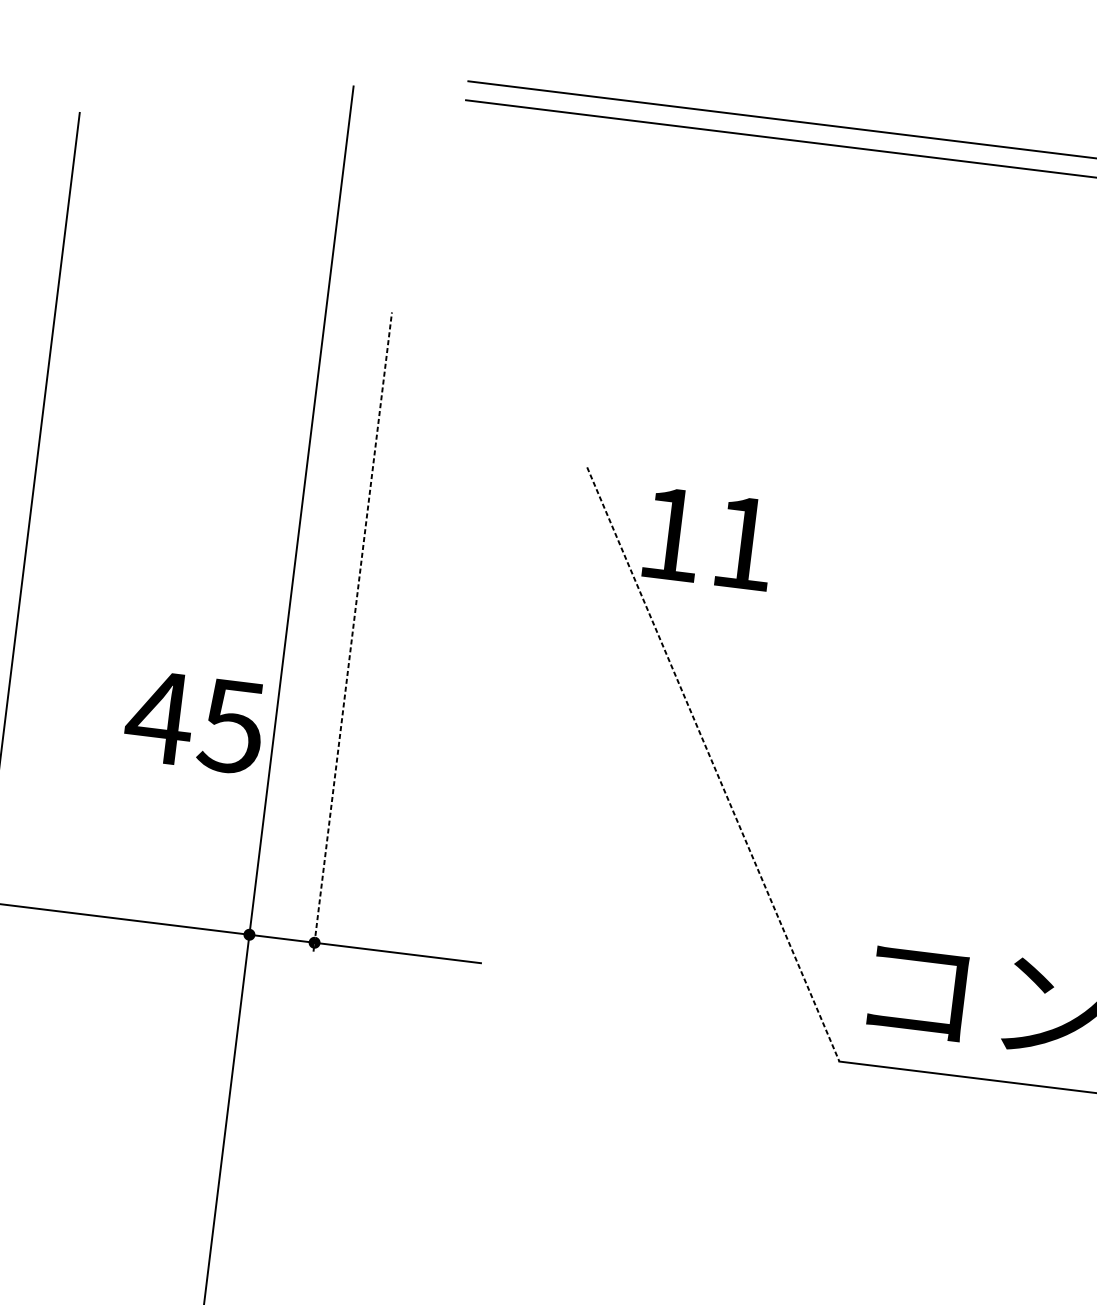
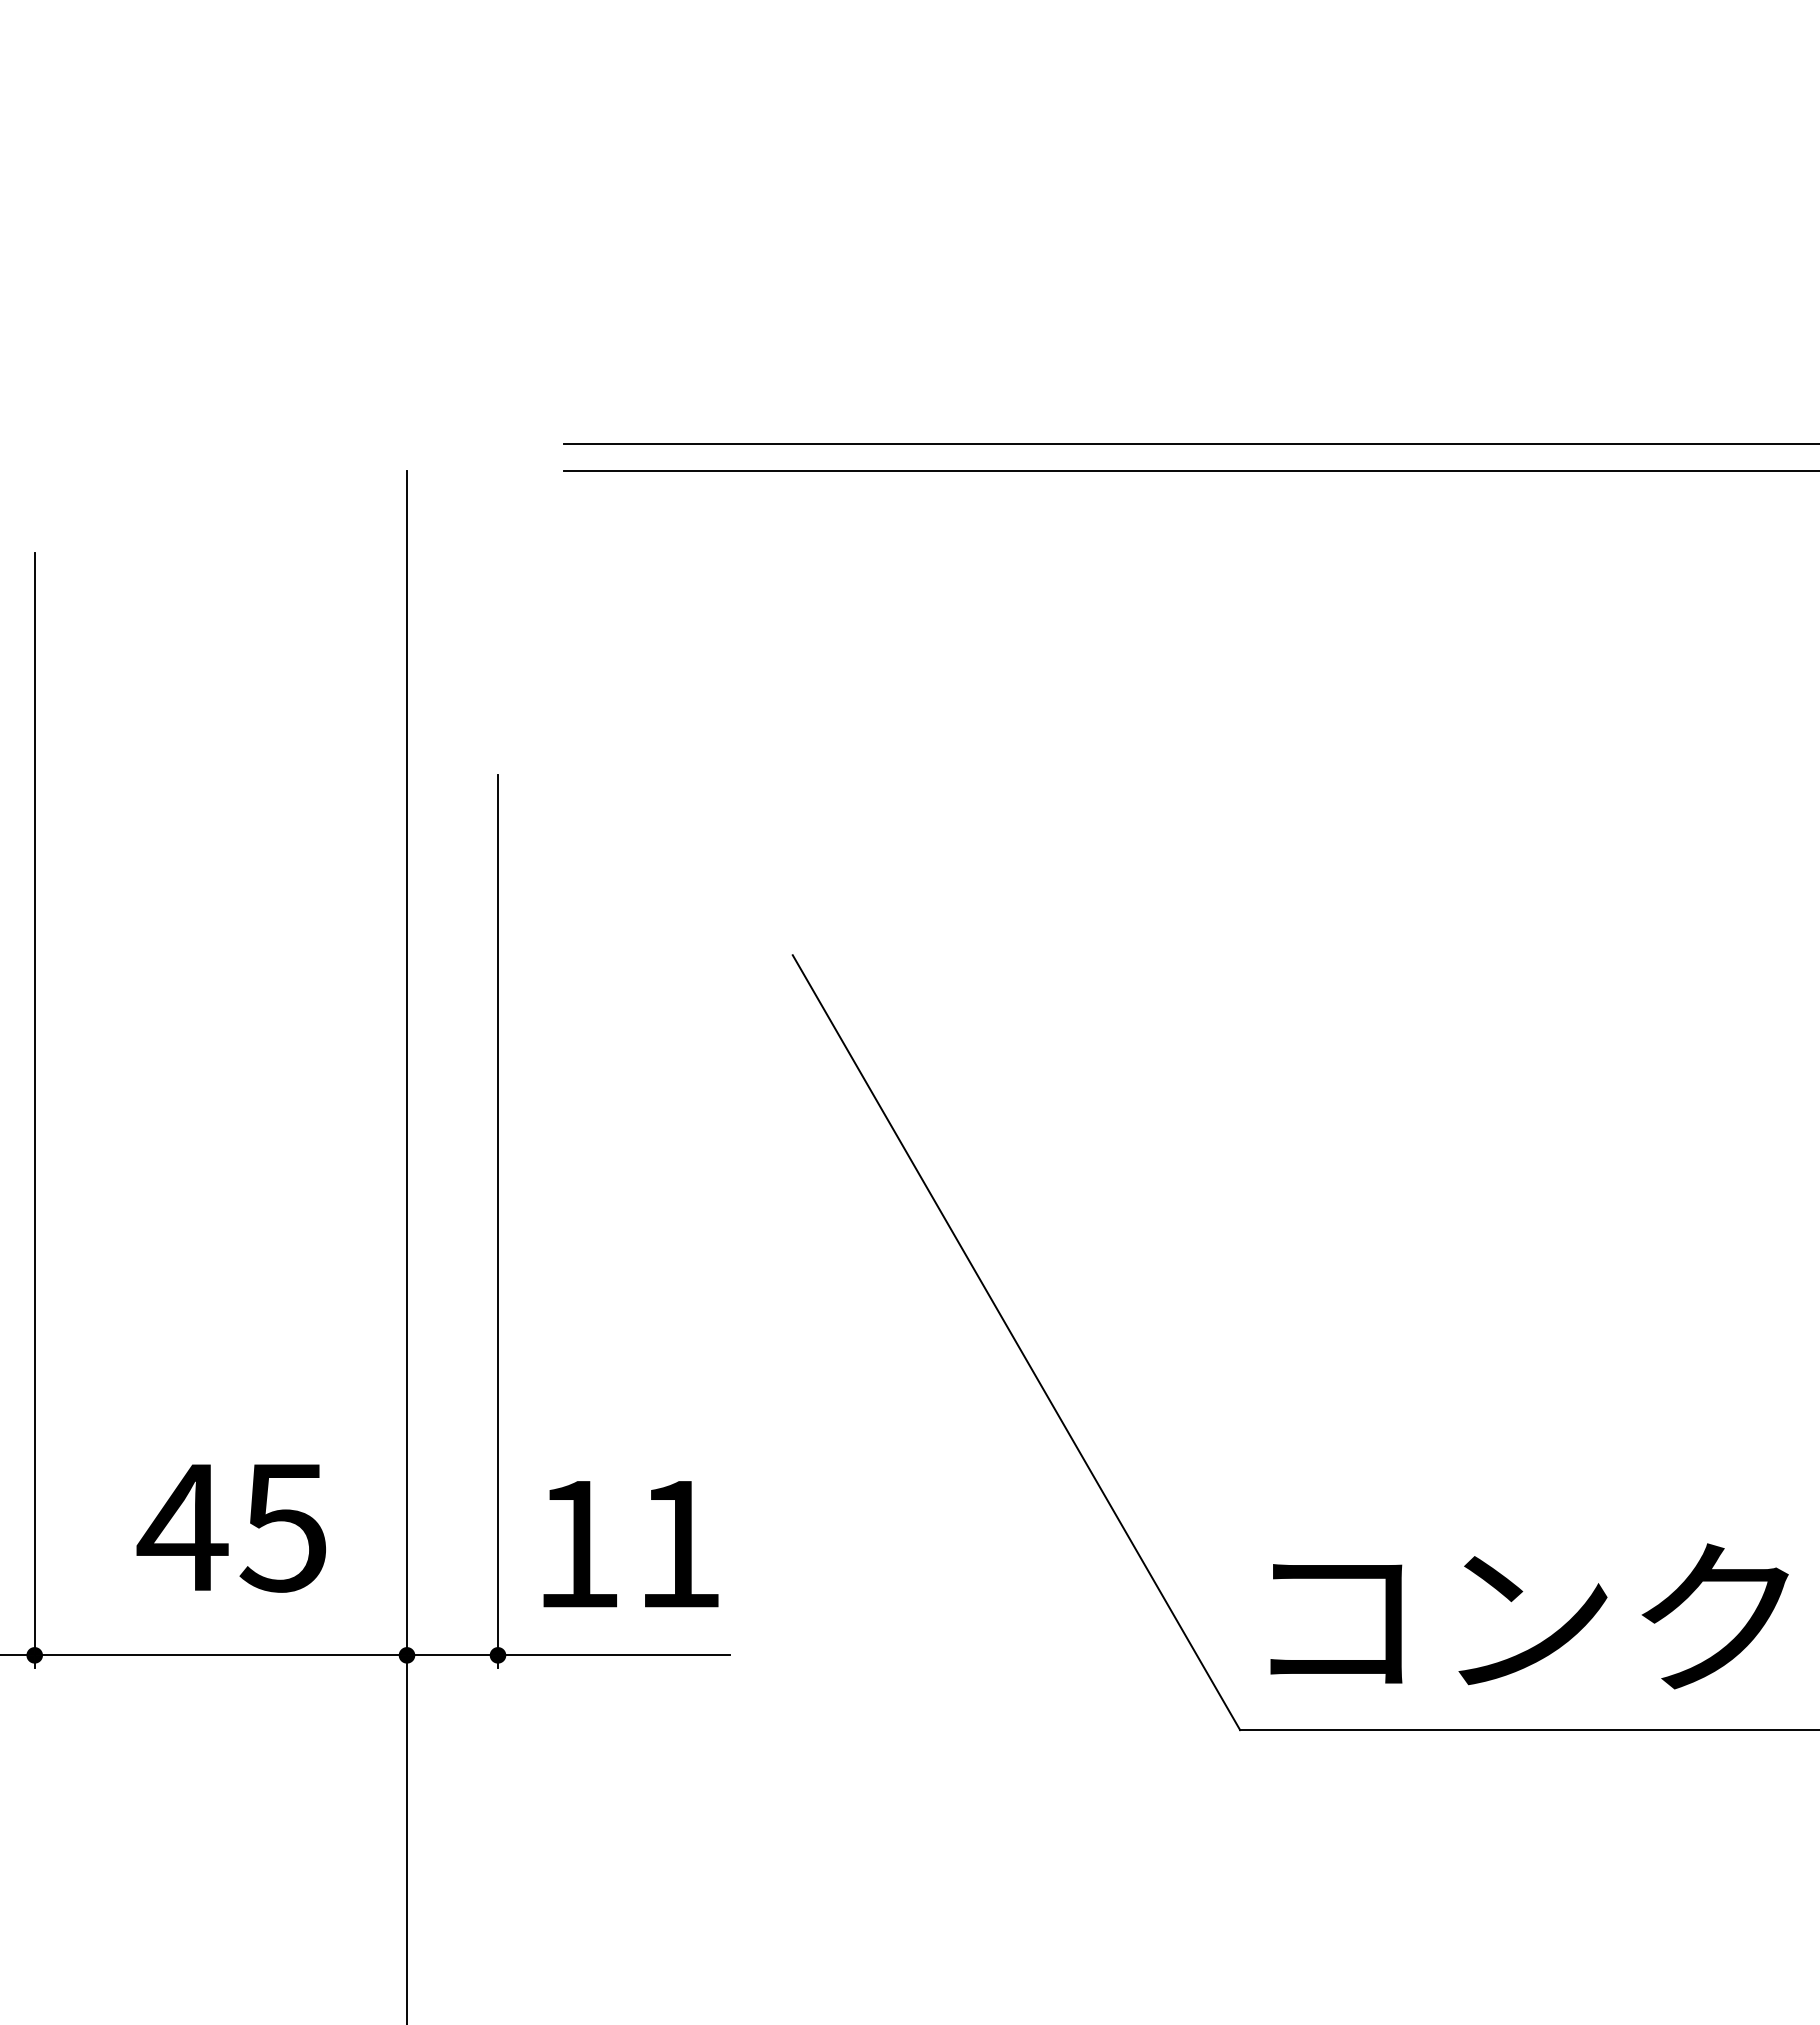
text: (709, 539) -> (630, 1544), moved
line: (353, 631) -> (498, 1220), dashed -> solid
text: (193, 722) -> (230, 1528), moved
line: (713, 765) -> (1016, 1343), dashed -> solid

